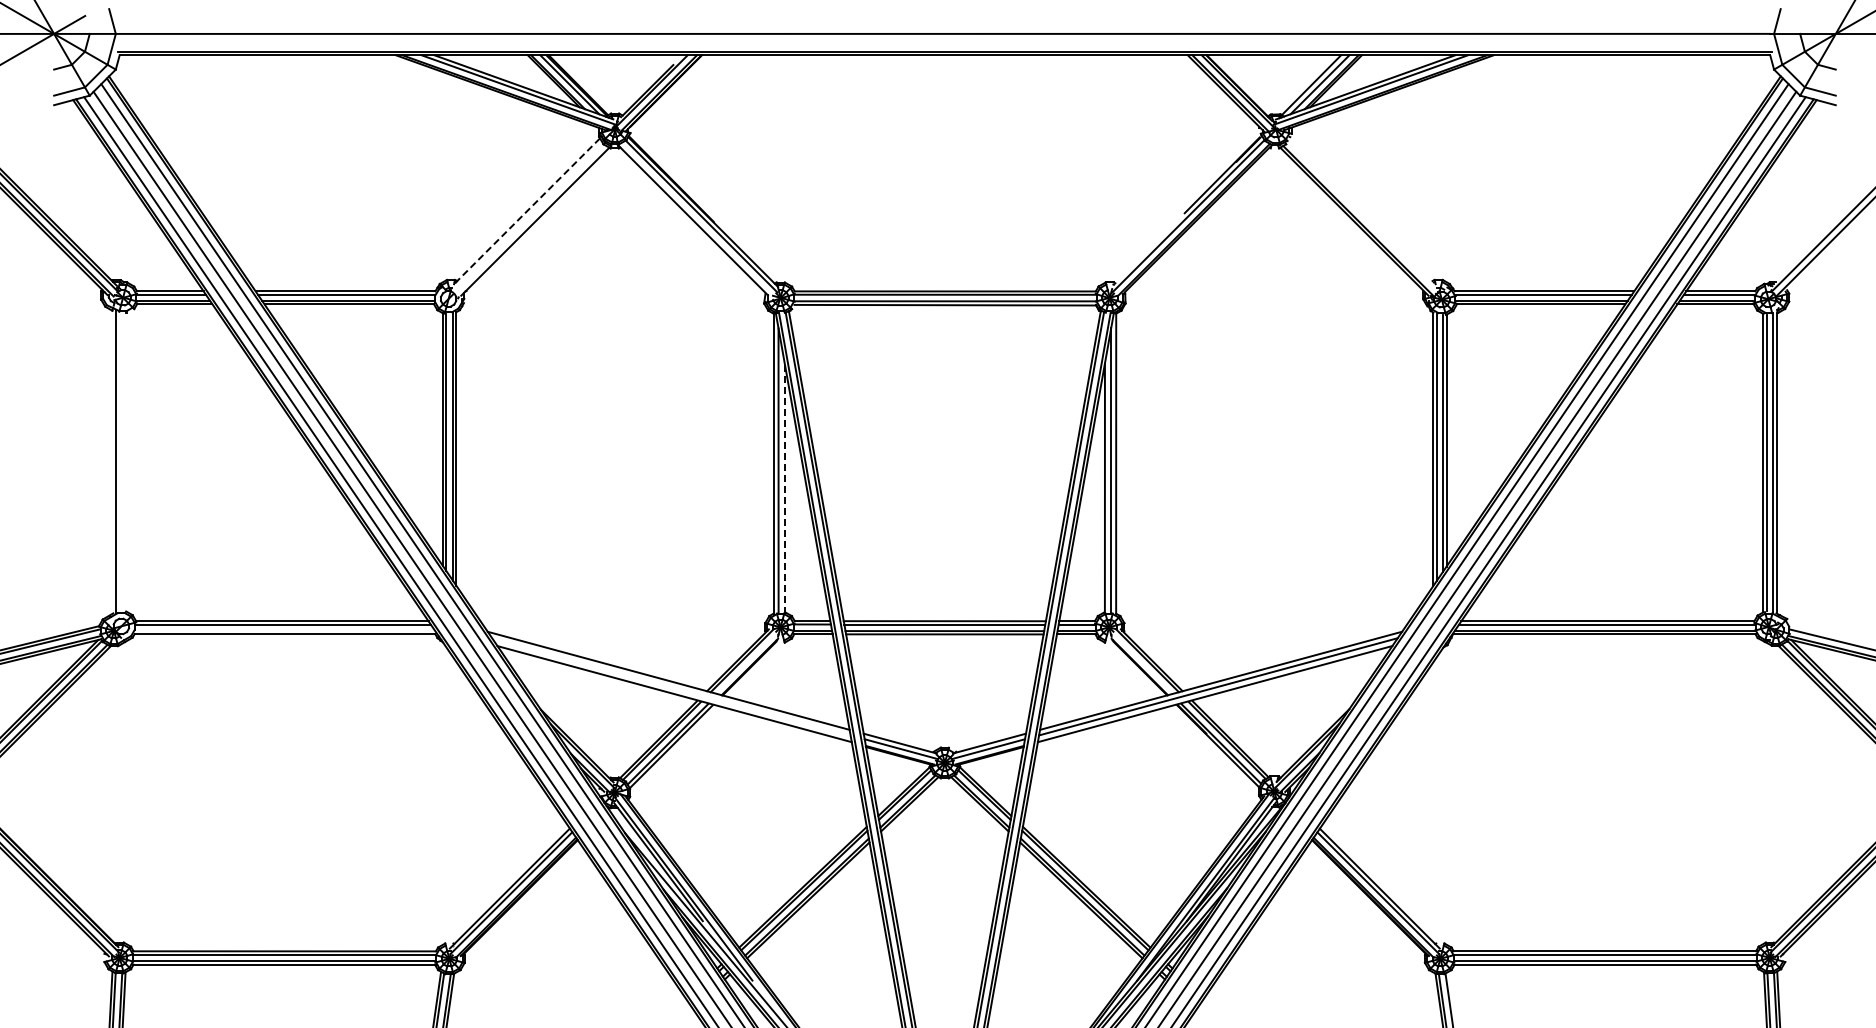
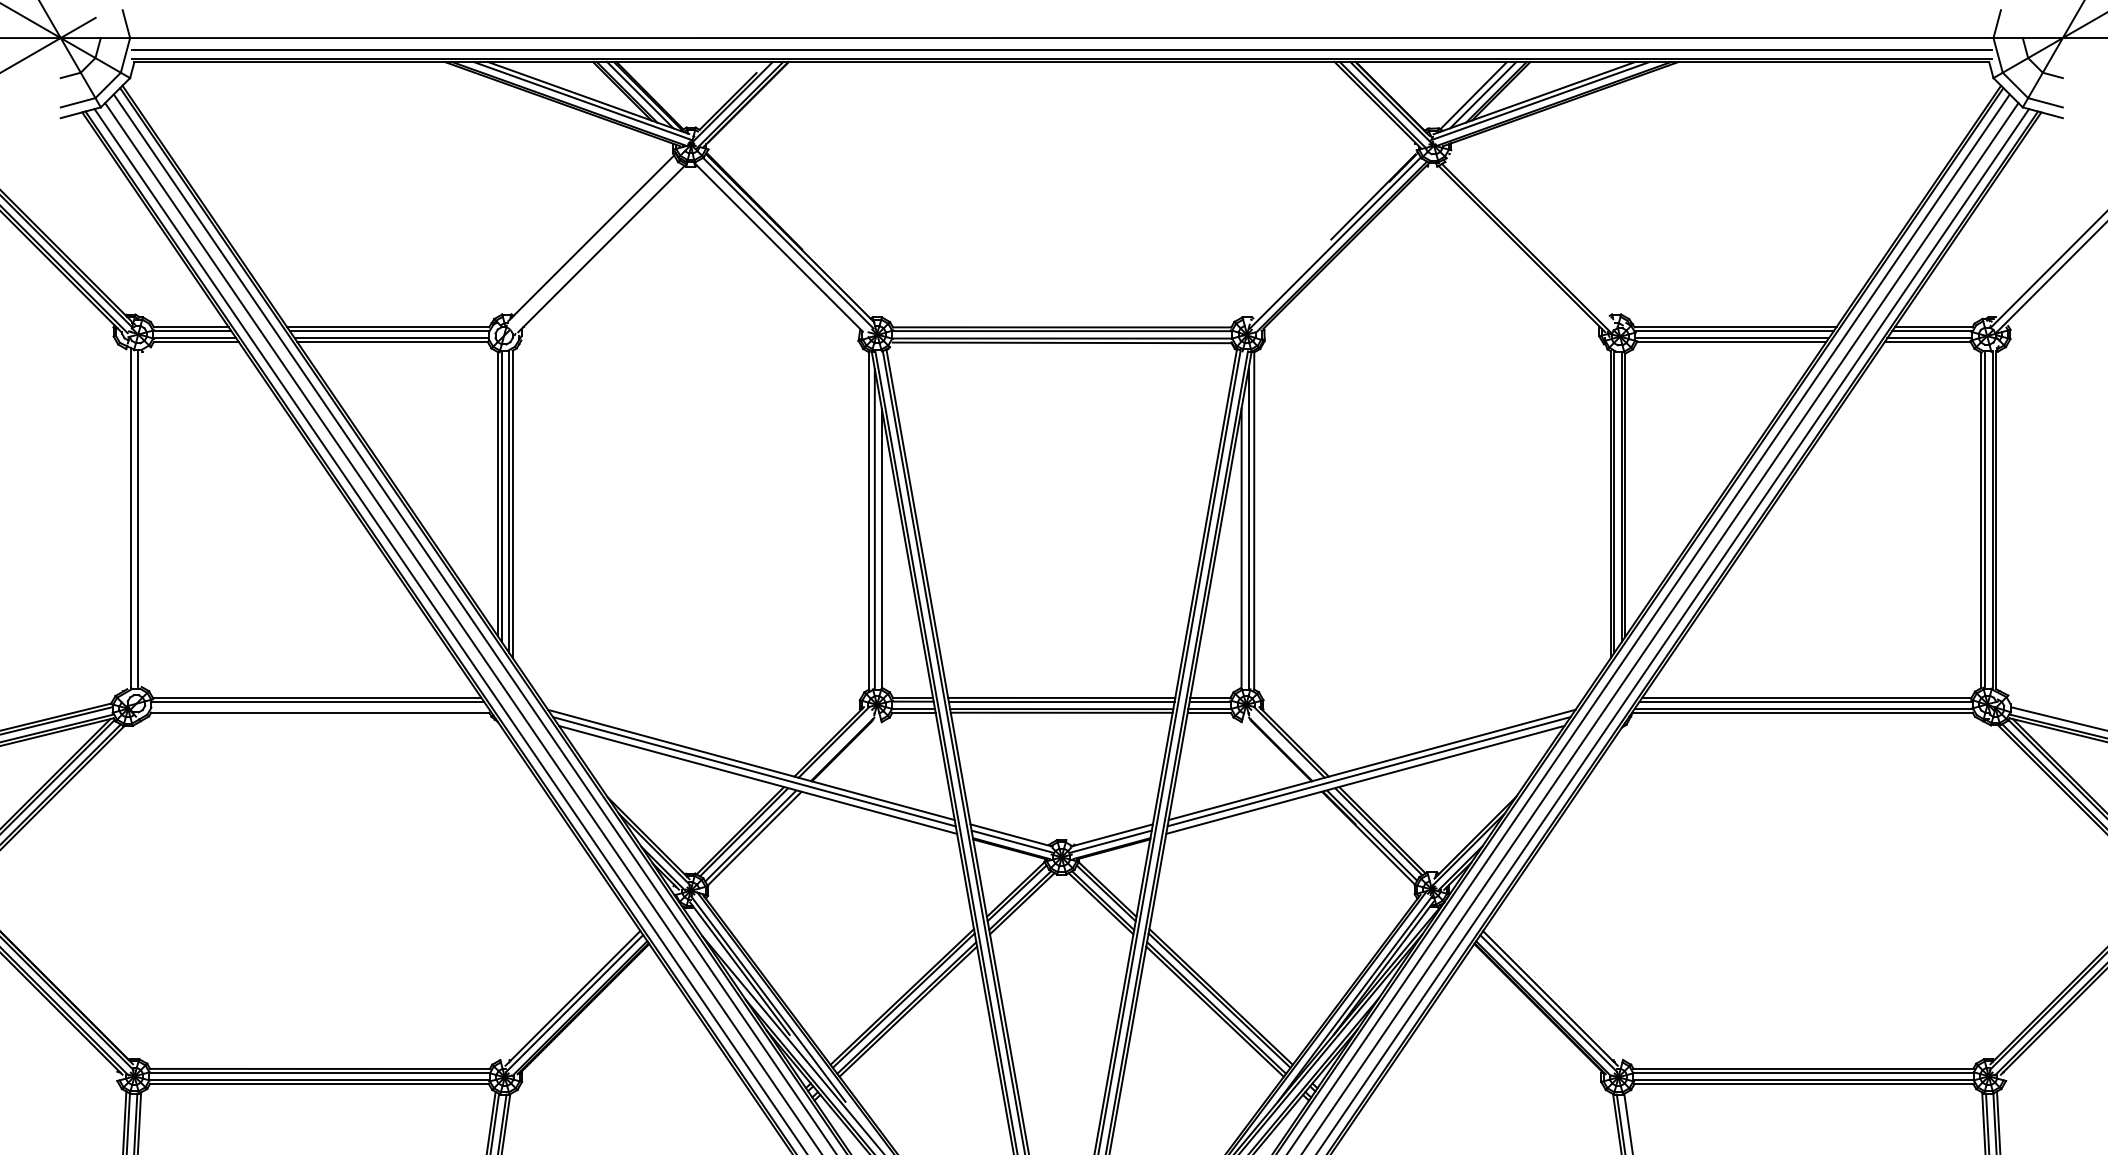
line: (944, 44) -> (1061, 49), added
line: (525, 212) -> (590, 238), dashed -> solid
line: (123, 462) -> (138, 519), added
line: (784, 488) -> (881, 548), dashed -> solid
line: (671, 686) -> (754, 771), added

